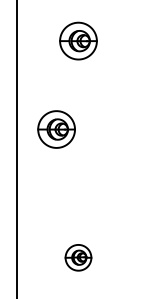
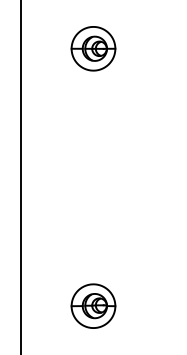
part: (56, 129) -> (67, 153), removed
part: (78, 257) -> (93, 305), size x1.43

